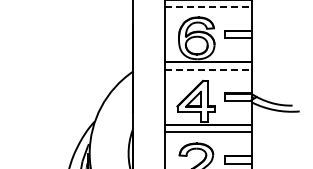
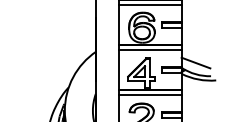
line: (208, 7) -> (150, 5), dashed -> solid
line: (208, 69) -> (150, 50), dashed -> solid
line: (271, 86) -> (195, 62), added

